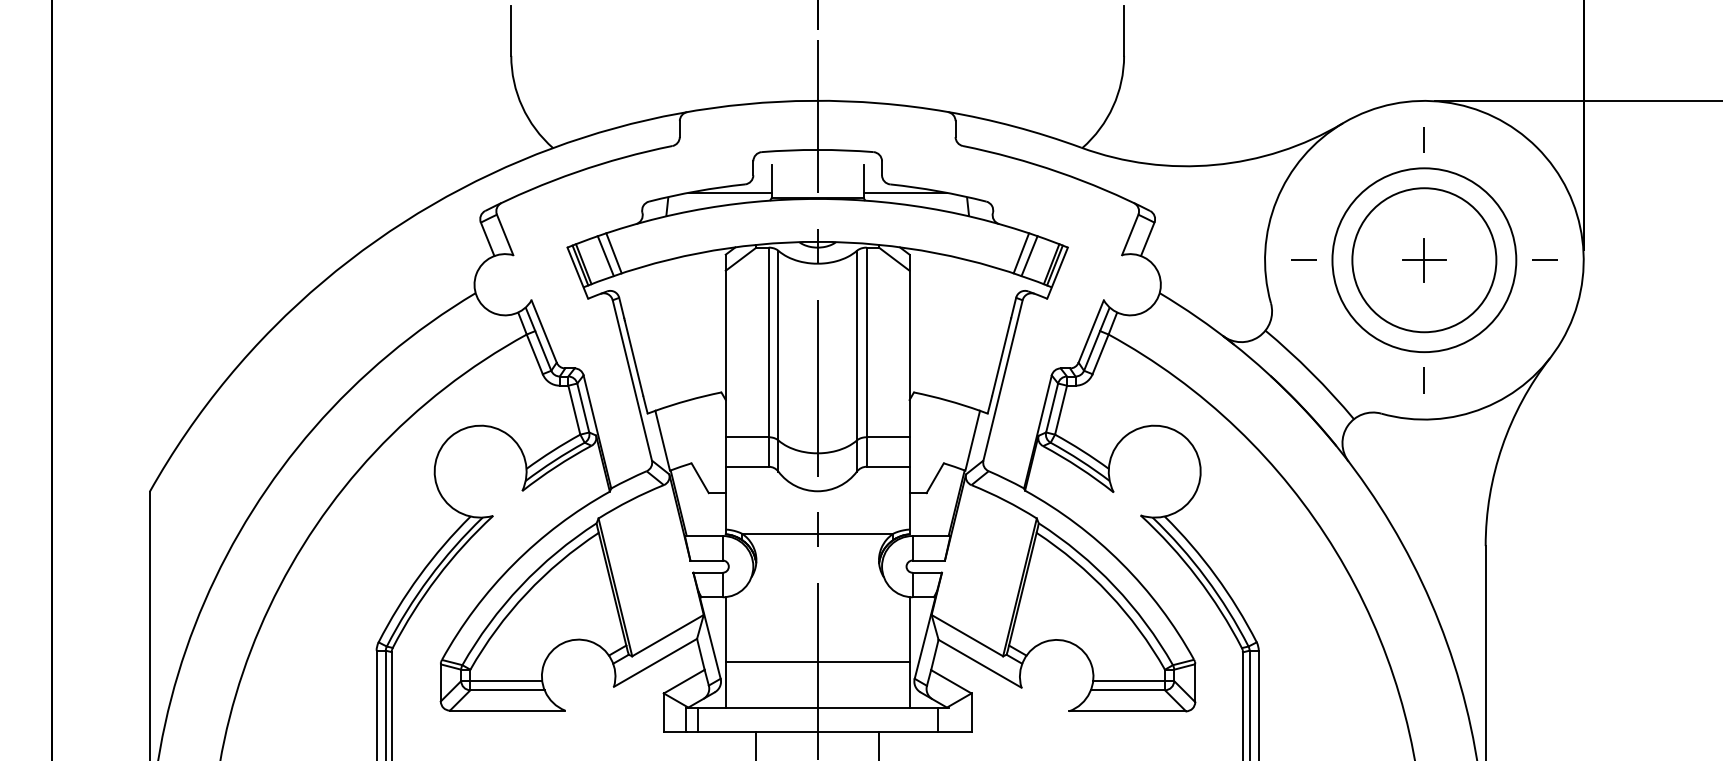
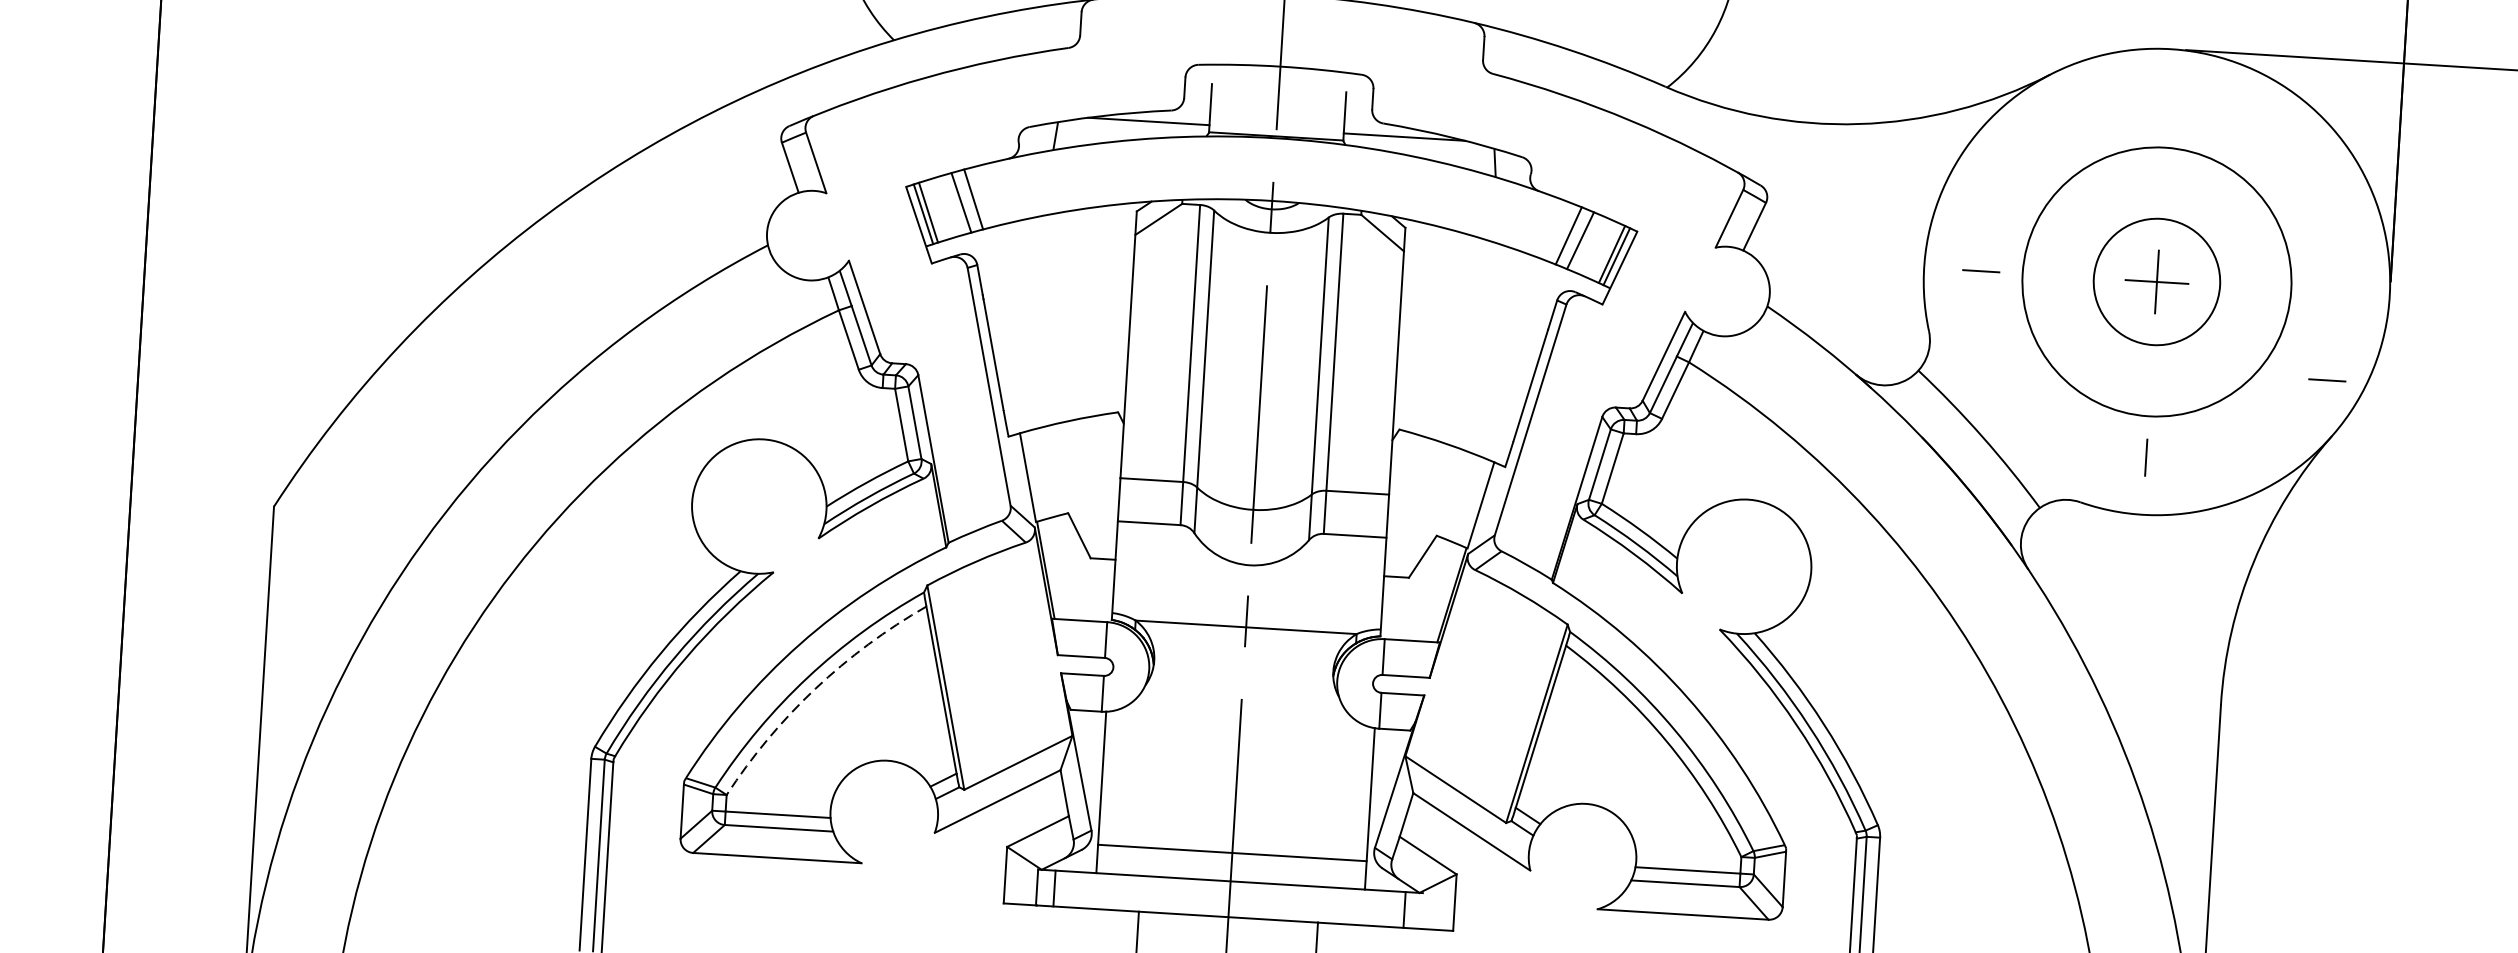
line: (1424, 139) -> (2167, 105), removed
line: (1544, 259) -> (2327, 379), moved
circle: (1424, 260) -> (2157, 282), size x0.6
arc: (526, 593) -> (815, 688), solid -> dashed
line: (817, 662) -> (1232, 853), moved

